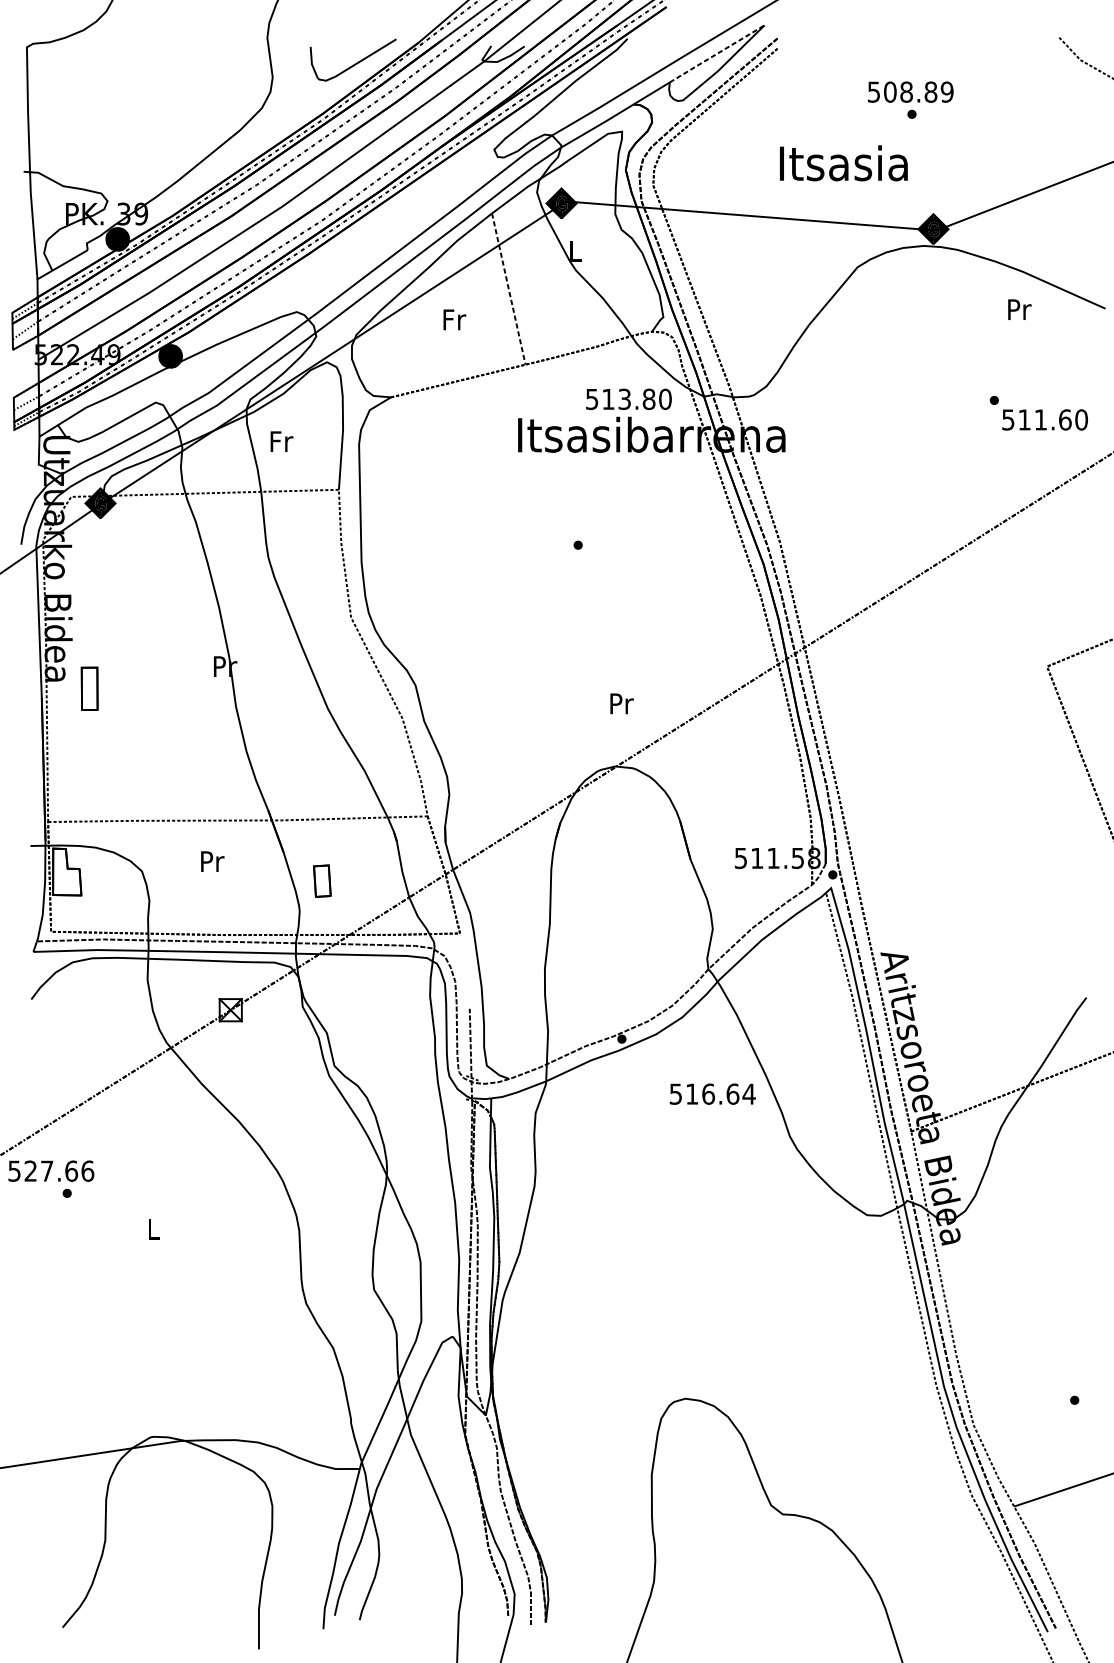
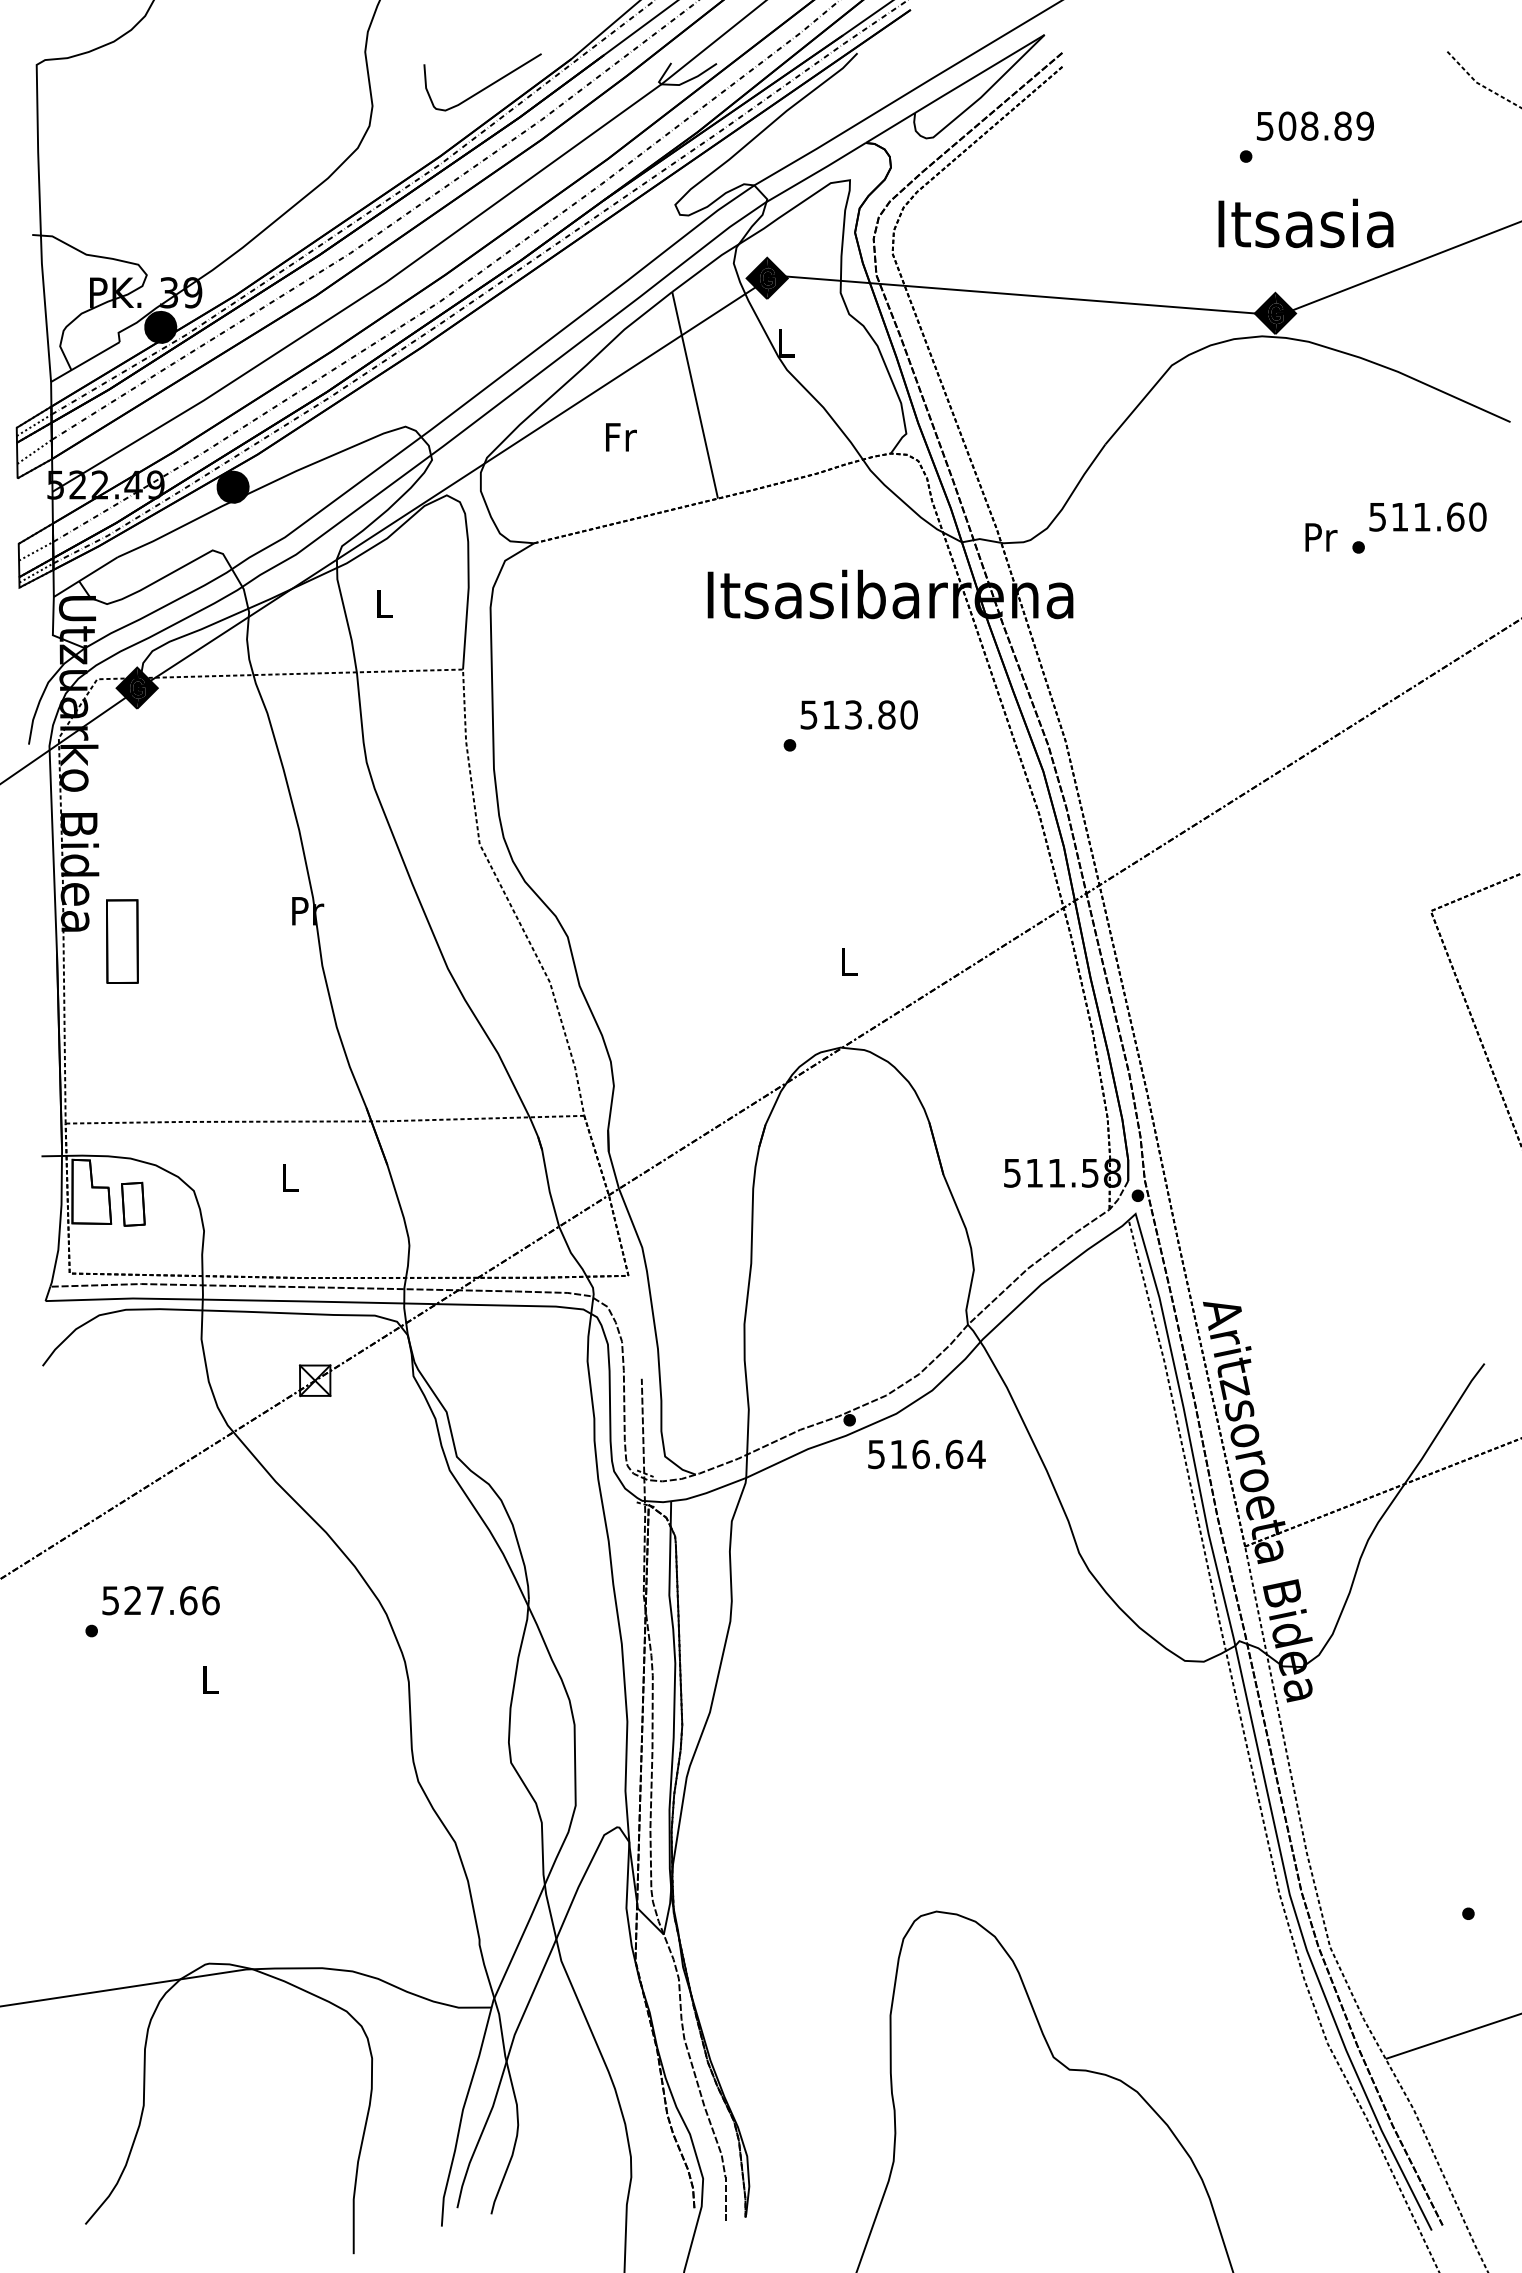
line: (716, 53) -> (979, 73), dashed -> solid
text: (910, 91) -> (1315, 125), moved
text: (843, 163) -> (1305, 223), moved
line: (509, 289) -> (695, 395), dashed -> solid
text: (1019, 309) -> (1321, 537), moved
text: (628, 399) -> (858, 714), moved
text: (1044, 419) -> (1427, 516), moved
text: (281, 441) -> (384, 603), Fr -> L
part: (89, 688) -> (122, 941), size x1.43
text: (621, 703) -> (849, 961), Pr -> L
text: (212, 861) -> (290, 1177), Pr -> L
part: (322, 880) -> (133, 1203), moved
text: (712, 1094) -> (926, 1454), moved
text: (50, 1171) -> (160, 1600), moved

